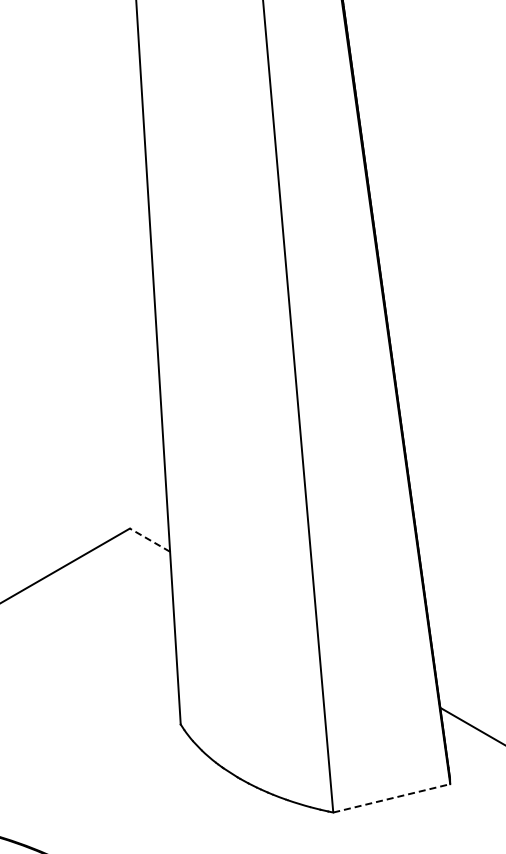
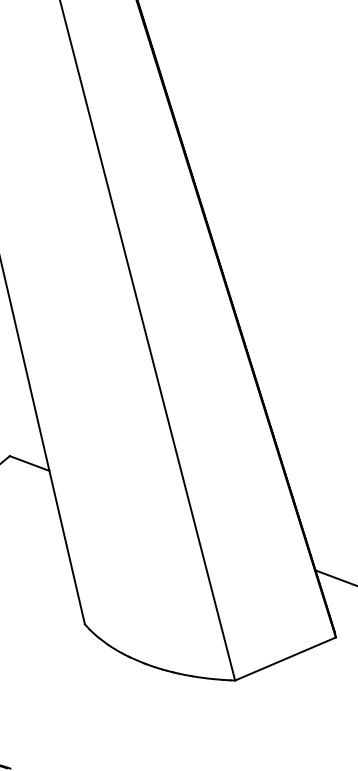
line: (149, 539) -> (29, 462), dashed -> solid
line: (392, 798) -> (286, 659), dashed -> solid

